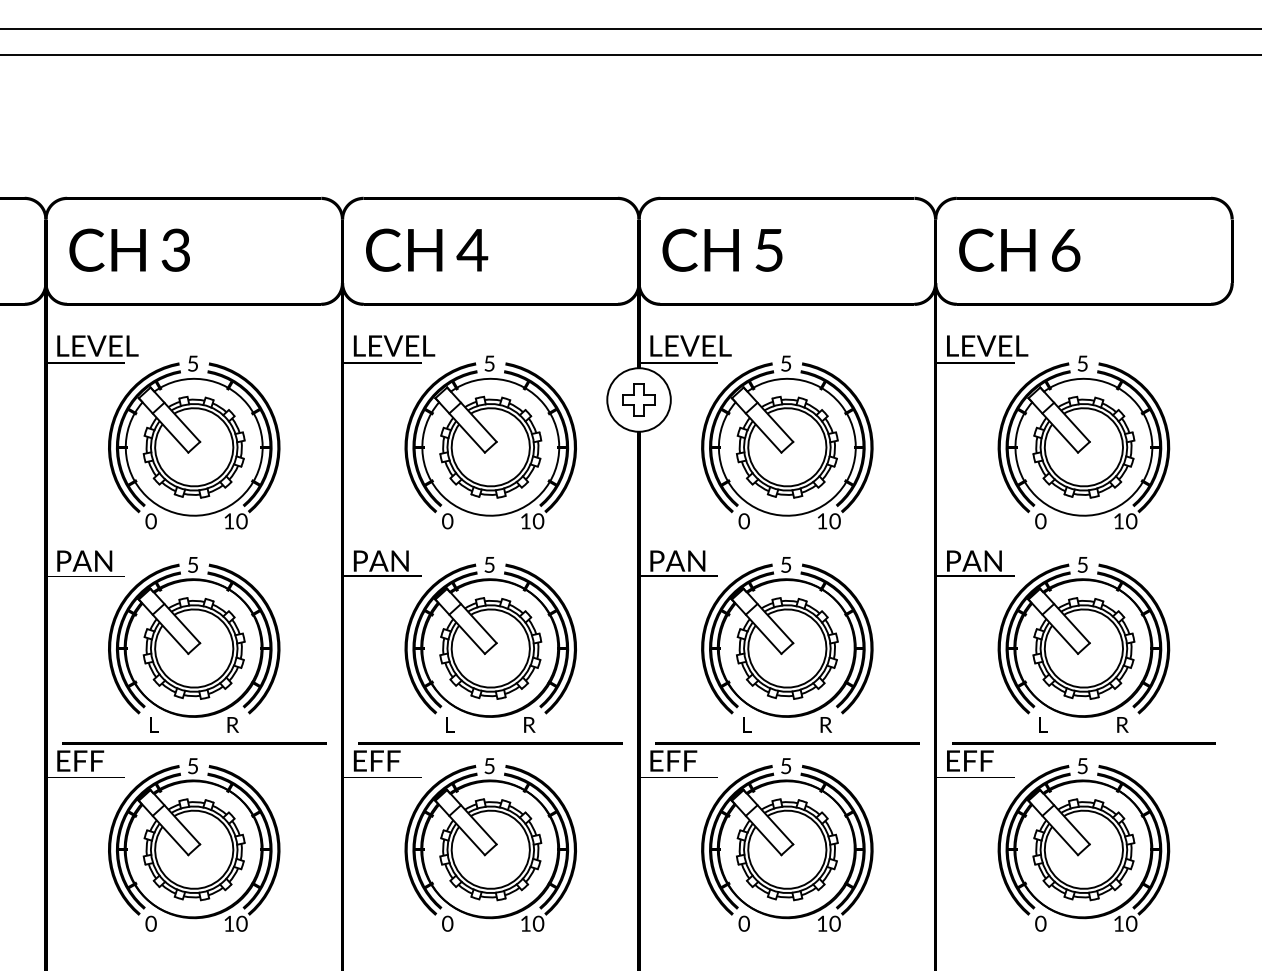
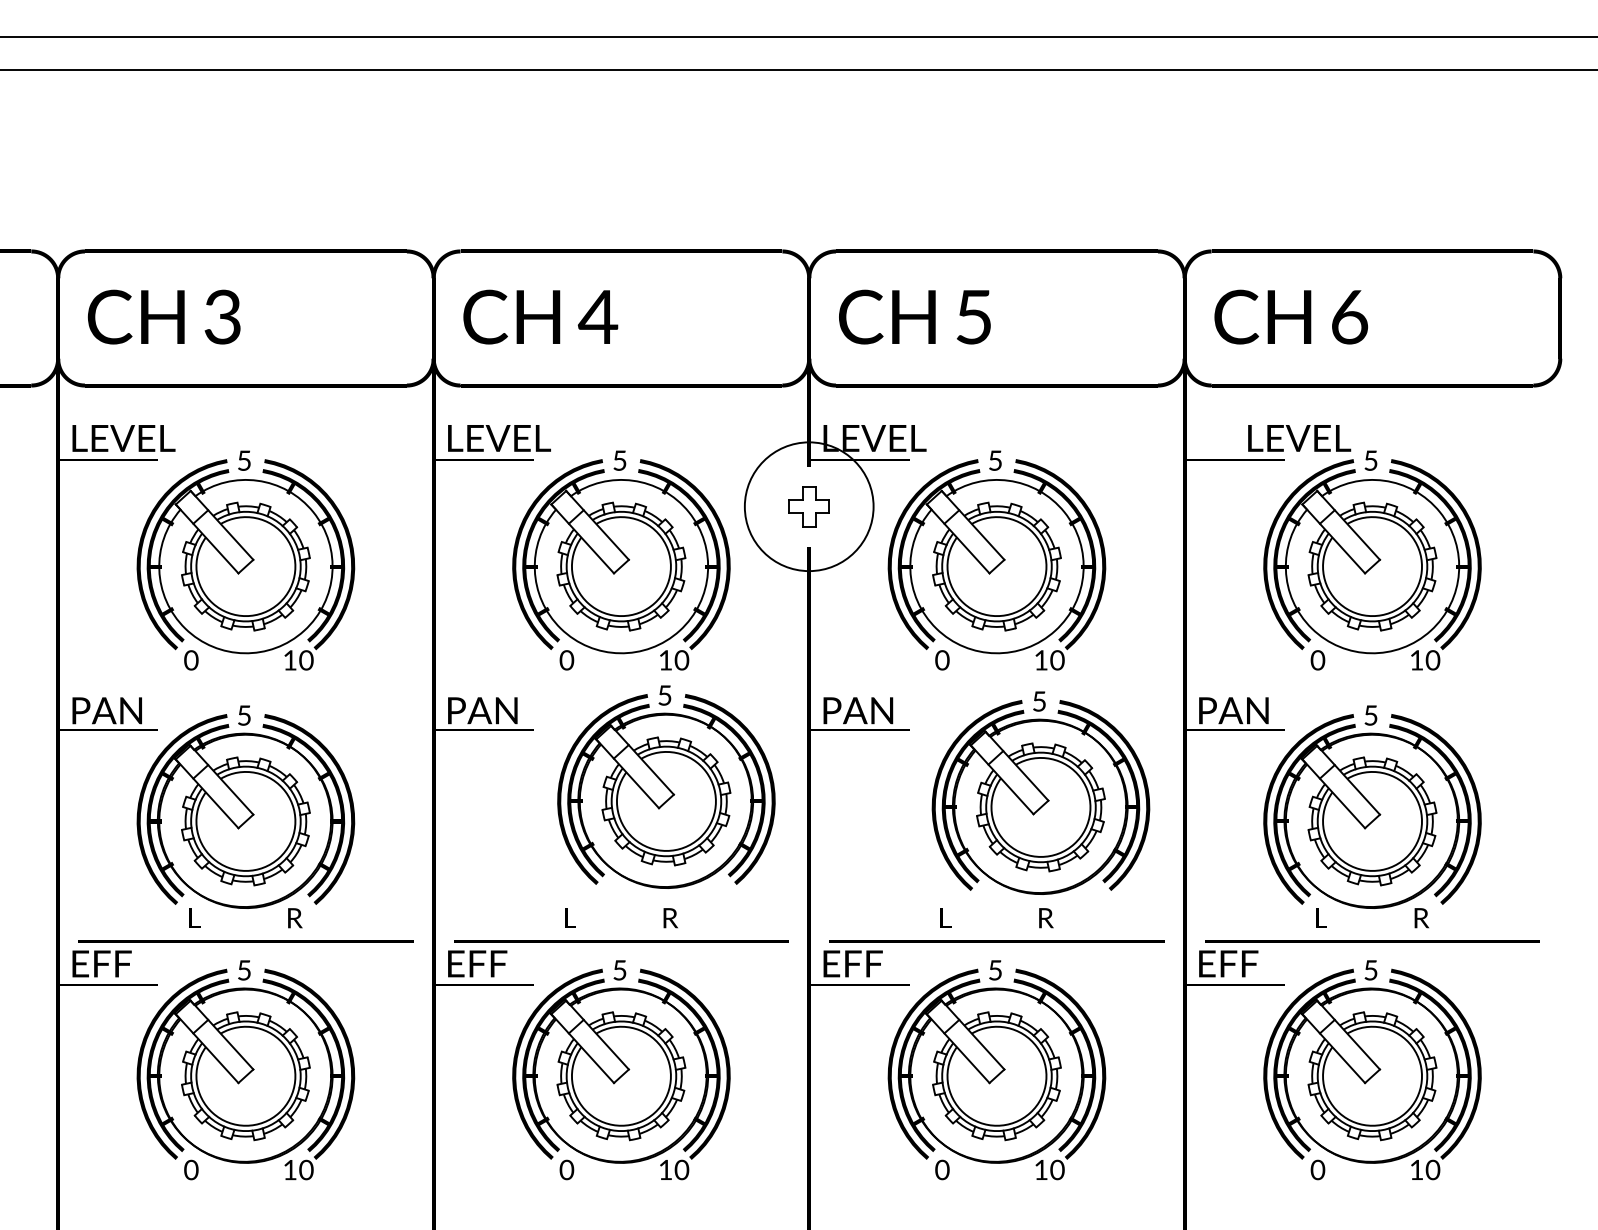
text: (987, 346) -> (1299, 438), moved
circle: (638, 399) -> (808, 506), size x1.6
part: (490, 636) -> (666, 786), moved
part: (786, 636) -> (1040, 792), moved

